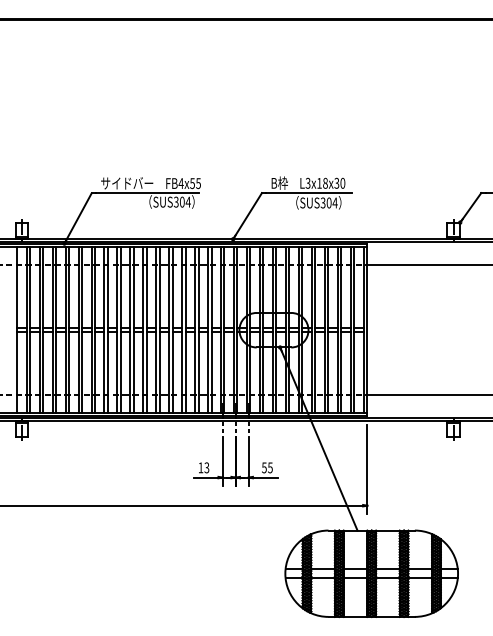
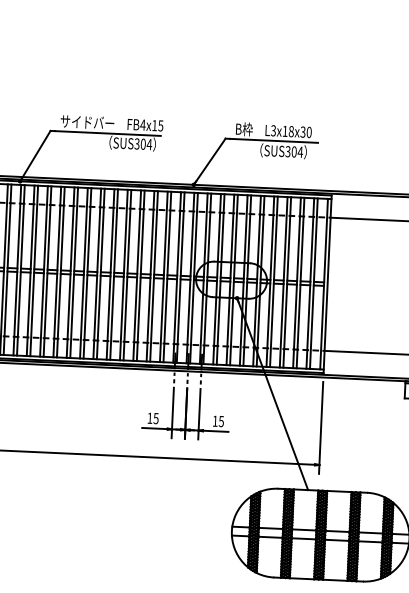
text: (192, 183) -> (154, 125), FB4x55 -> FB4x15
text: (206, 467) -> (155, 418), 13 -> 15
text: (264, 467) -> (215, 420), 55 -> 15

